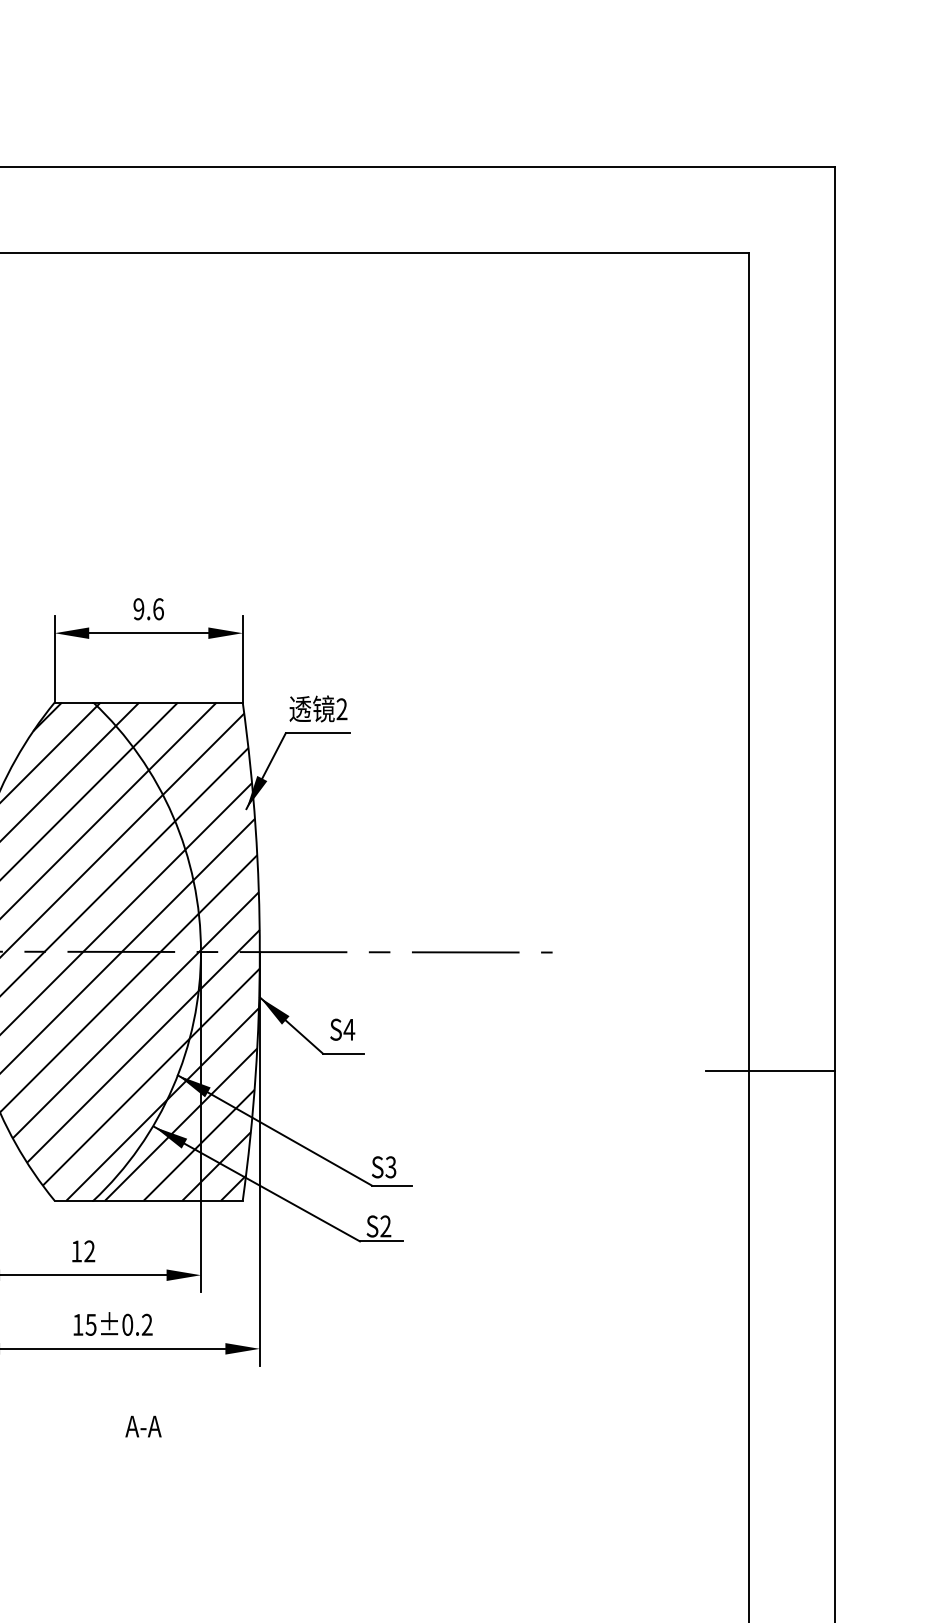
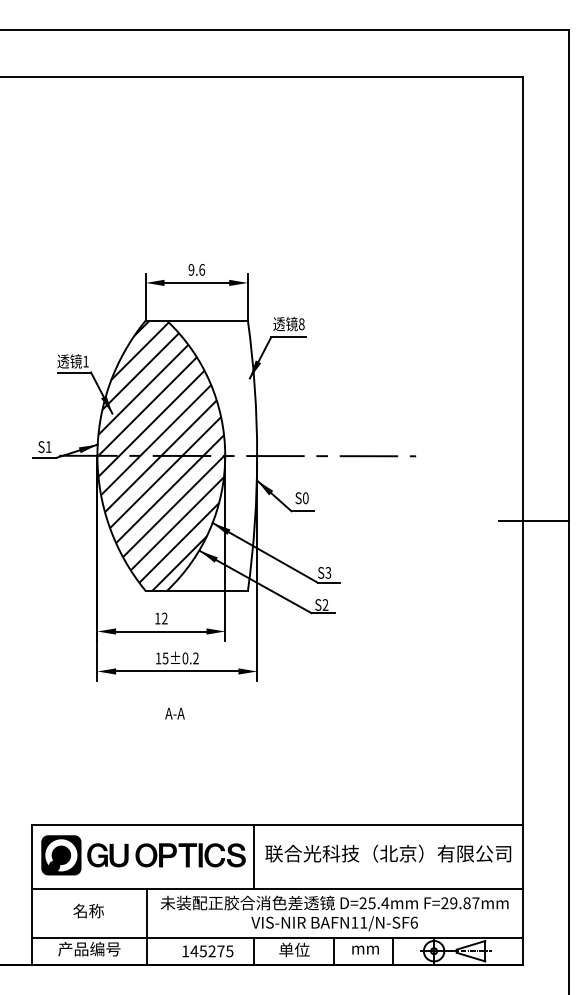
text: (341, 709) -> (301, 324), 2 -> 8
hatch: (175, 951) -> (211, 455), removed
text: (348, 1030) -> (305, 498), S4 -> S0
text: (142, 1426) -> (174, 713), moved

